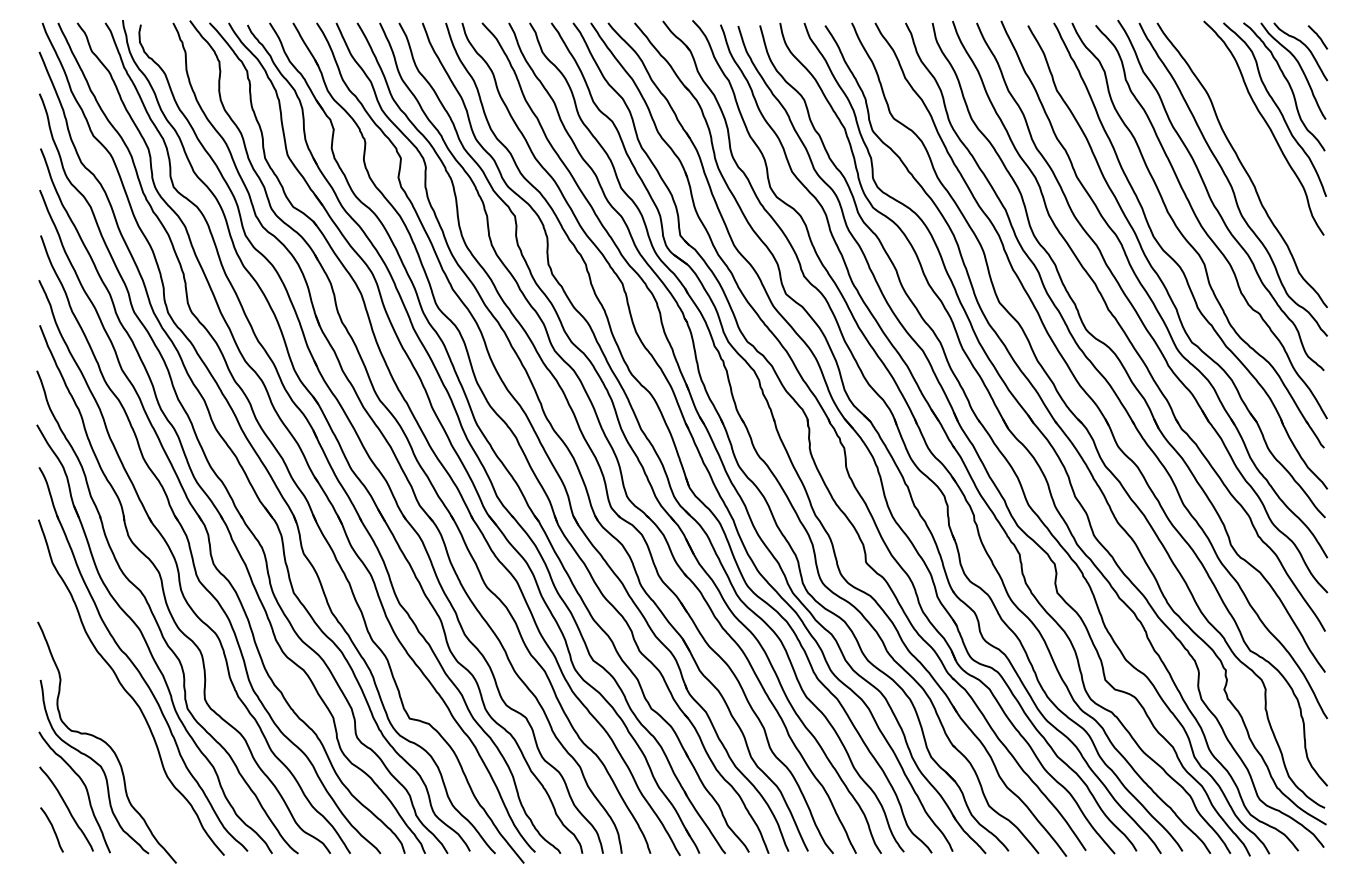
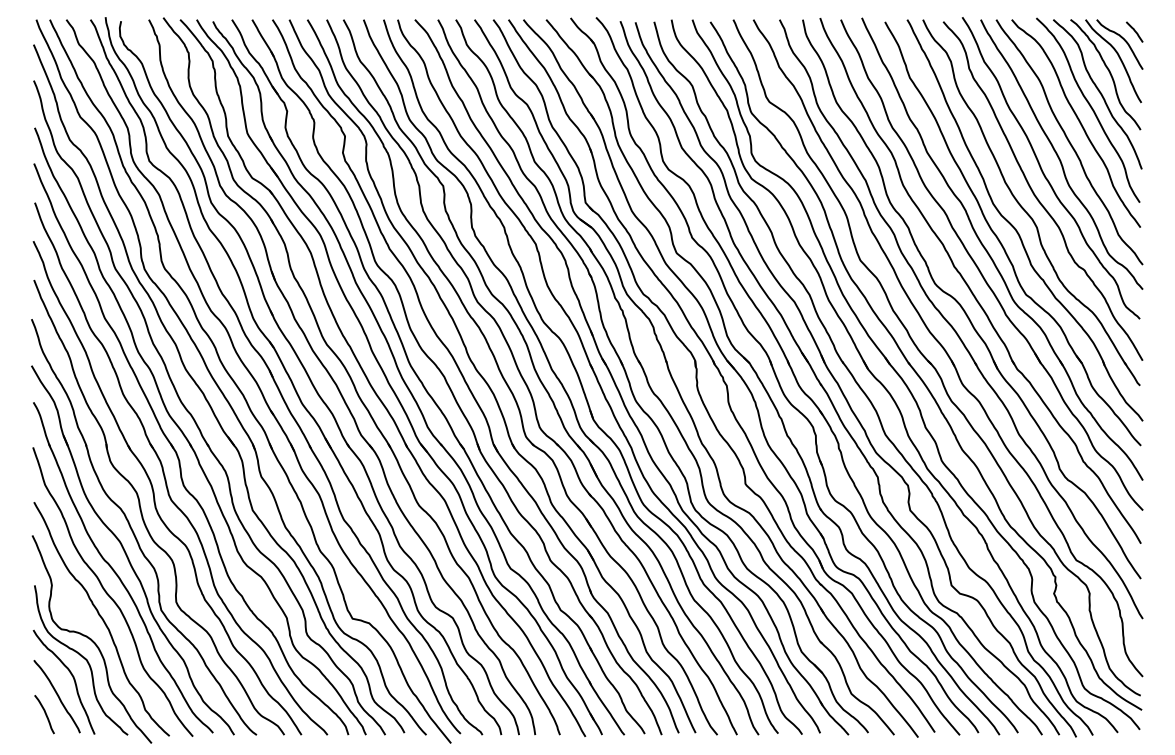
curve: (1253, 142) -> (1079, 122), added
curve: (118, 719) -> (101, 619), added

